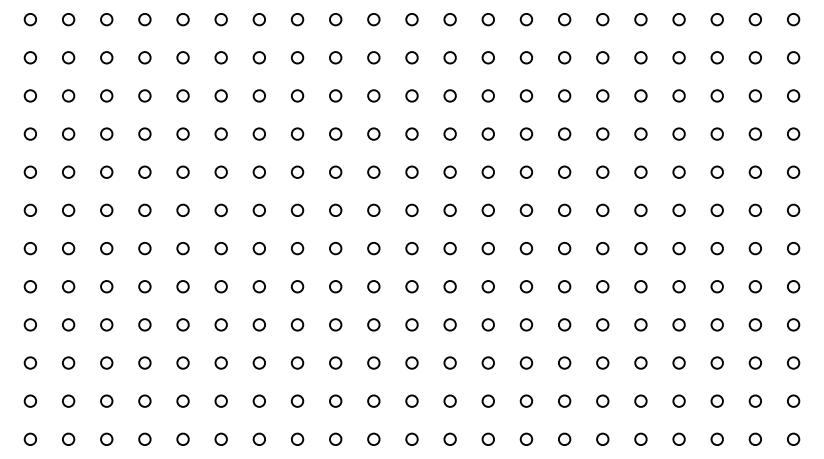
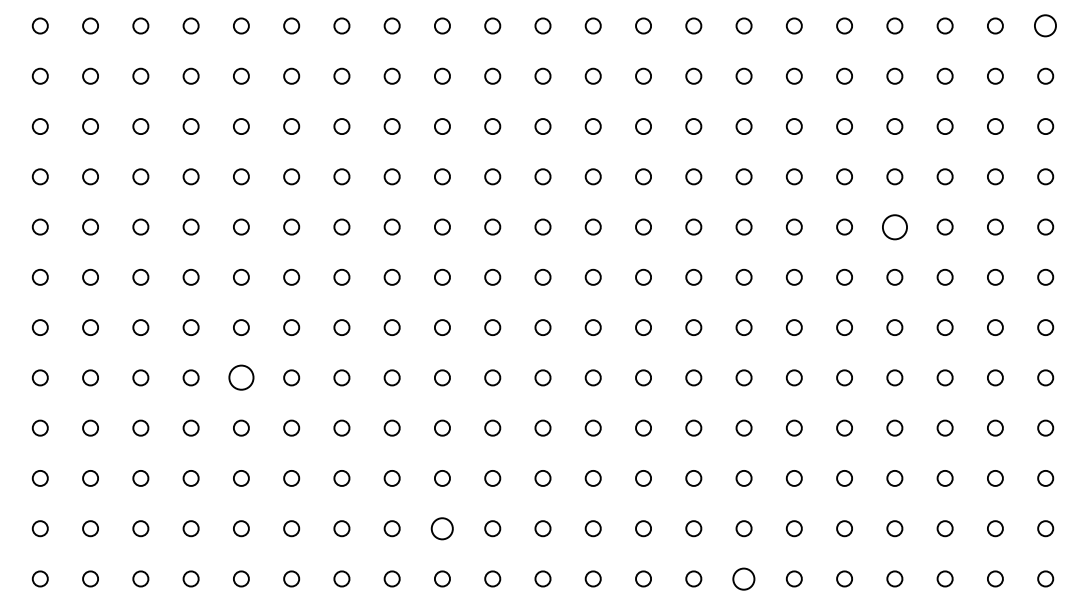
circle: (793, 19) -> (1045, 25), size x1.4
circle: (678, 171) -> (894, 226), size x1.6
circle: (182, 286) -> (240, 377), size x1.6
circle: (335, 400) -> (442, 527), size x1.4
circle: (564, 438) -> (743, 577), size x1.4

